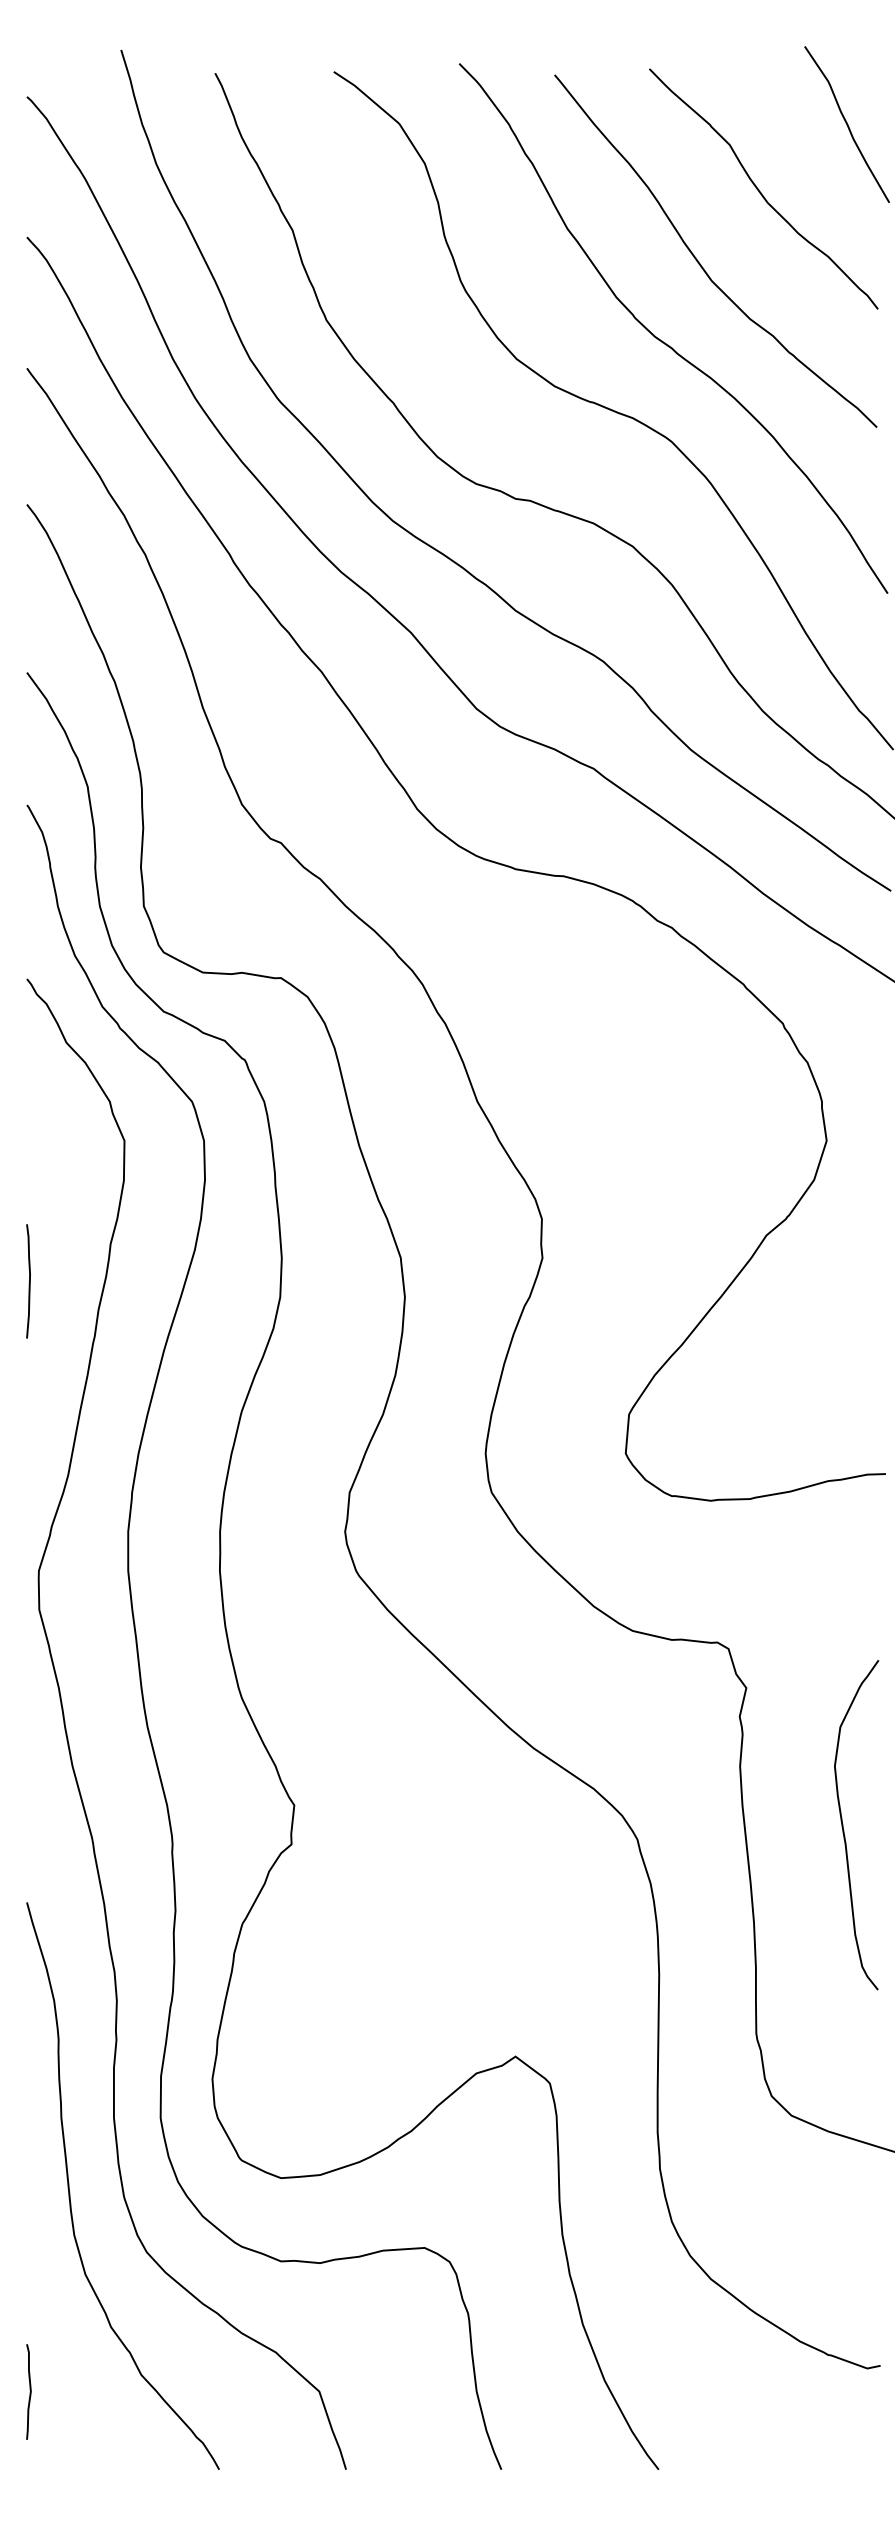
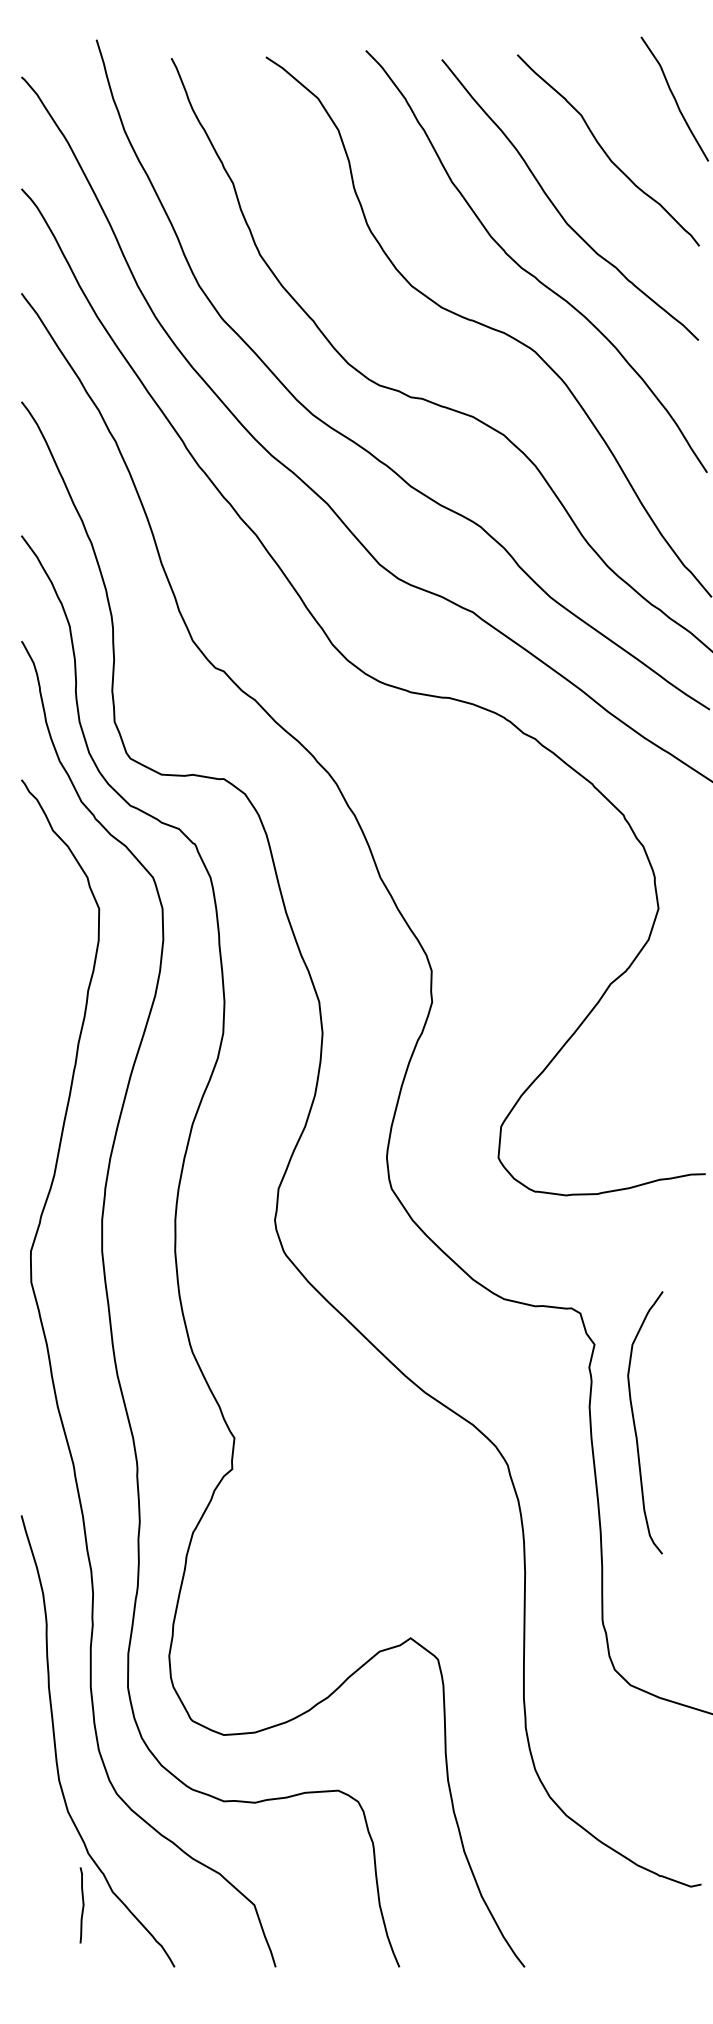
curve: (28, 1281) -> (22, 1020), removed
curve: (844, 1825) -> (635, 1423), moved
curve: (29, 2392) -> (82, 1905), moved

